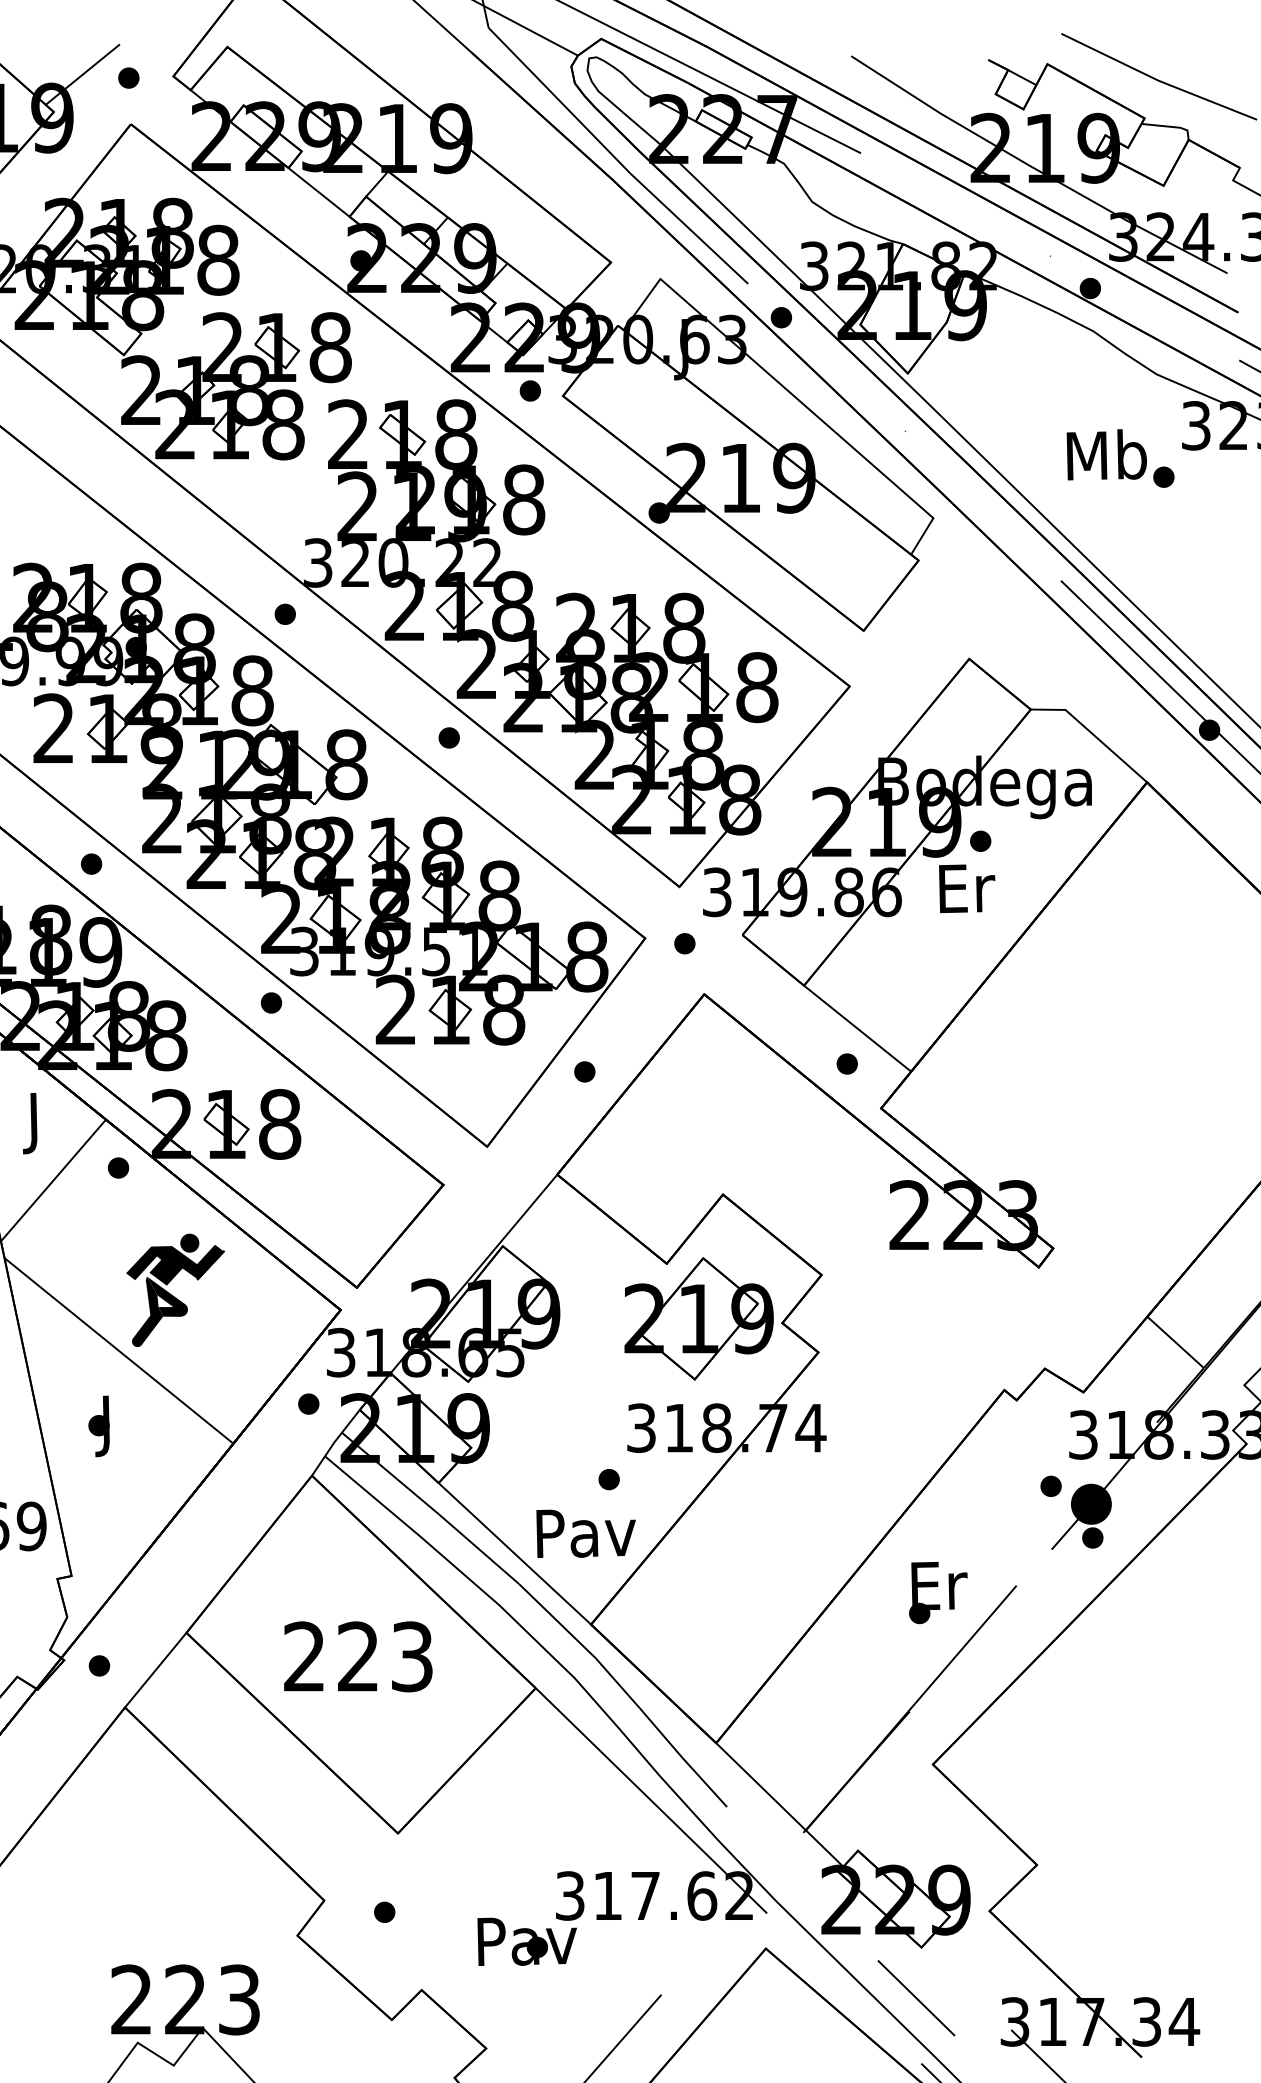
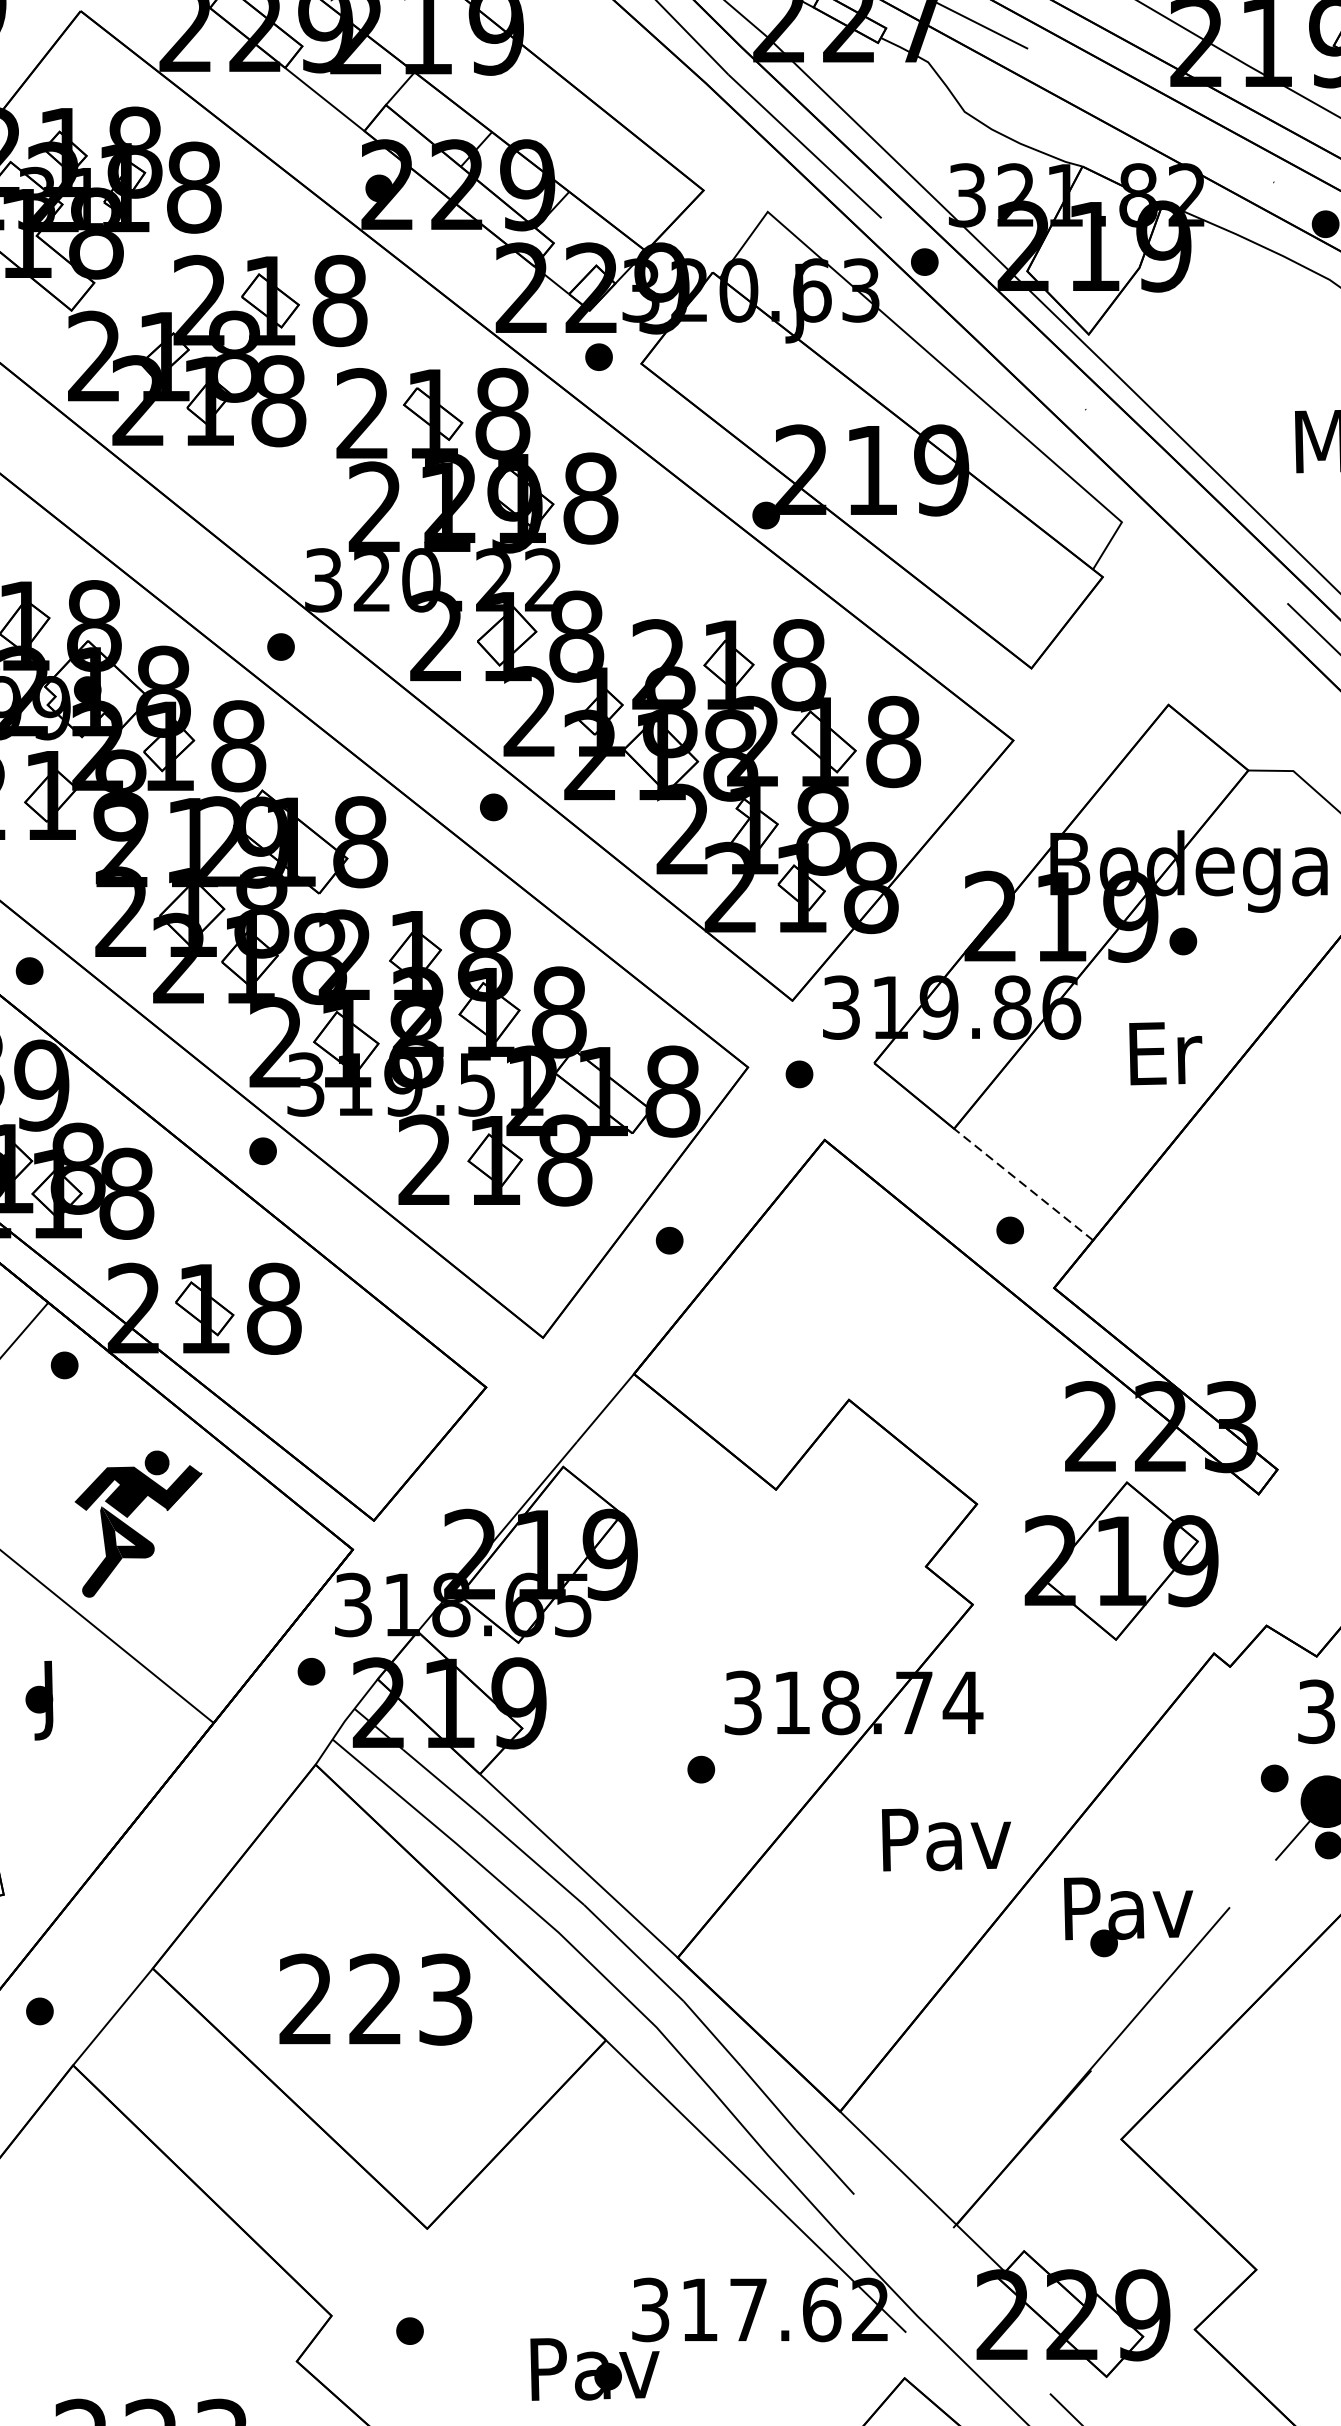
text: (967, 888) -> (1166, 1053), moved
line: (857, 1028) -> (1023, 1184), solid -> dashed
part: (698, 1318) -> (1120, 1560), moved
text: (585, 1533) -> (945, 1839), moved
text: (938, 1586) -> (1128, 1908), Er -> Pav

